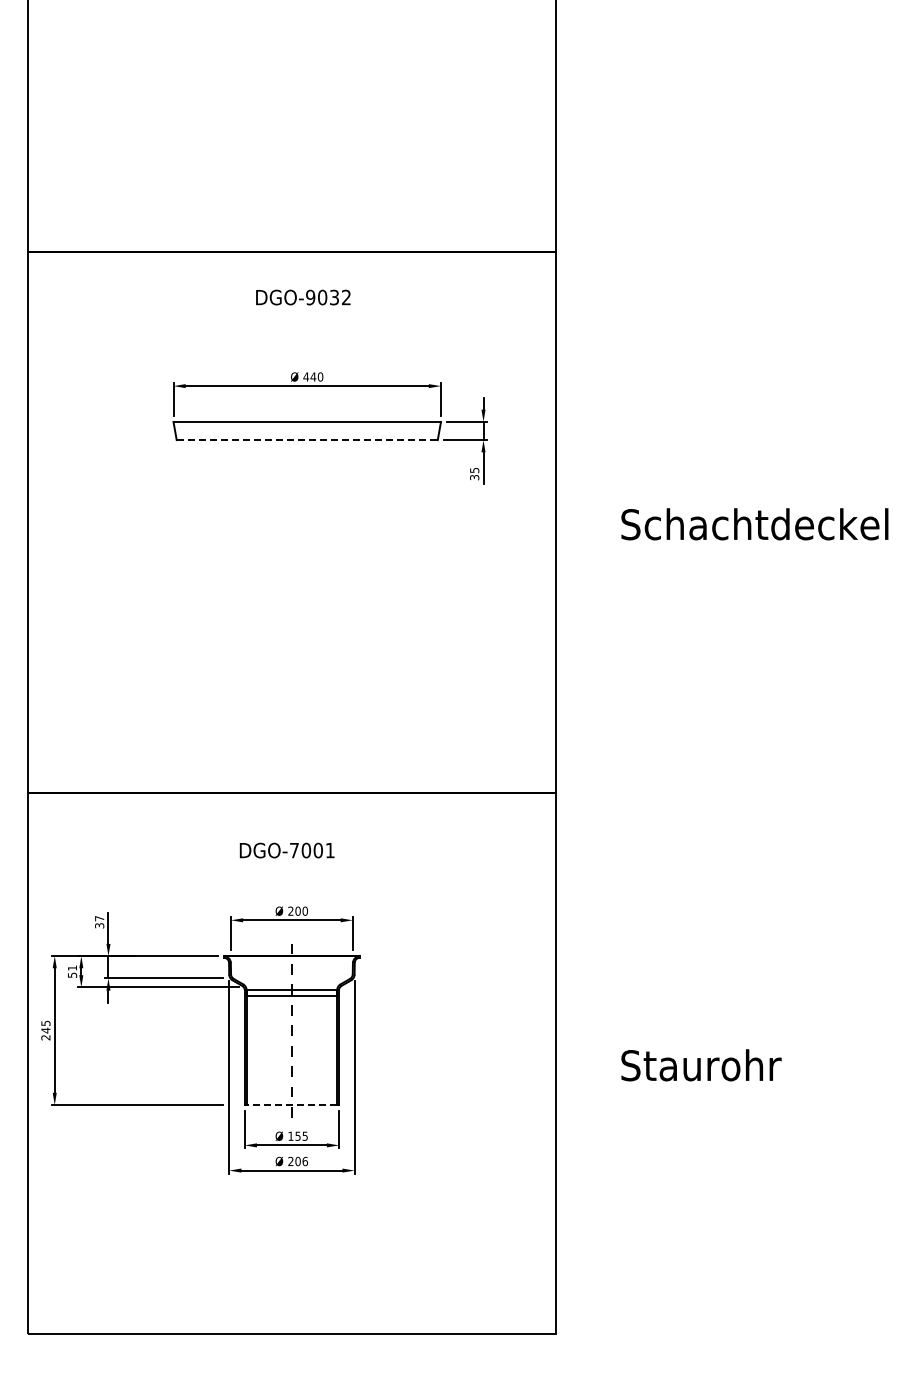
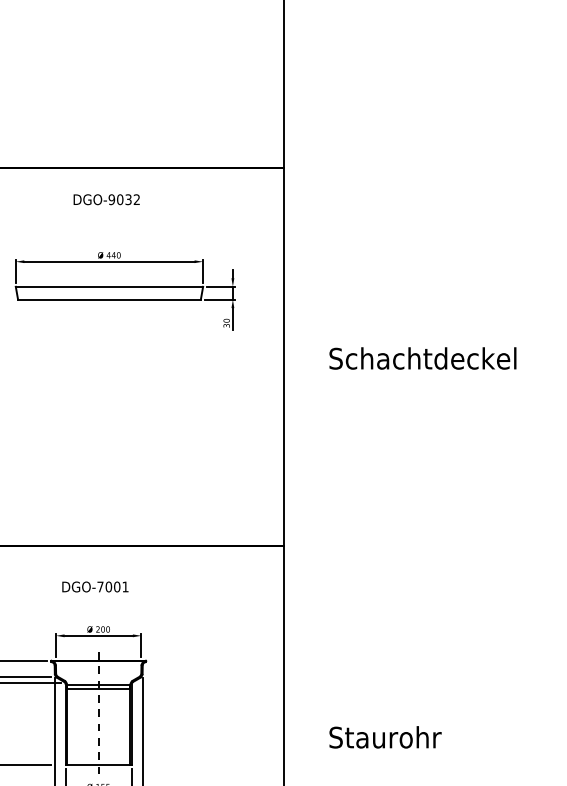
line: (307, 440) -> (109, 299), dashed -> solid
text: (474, 470) -> (226, 320), 35 -> 30
line: (291, 1105) -> (98, 765), dashed -> solid

